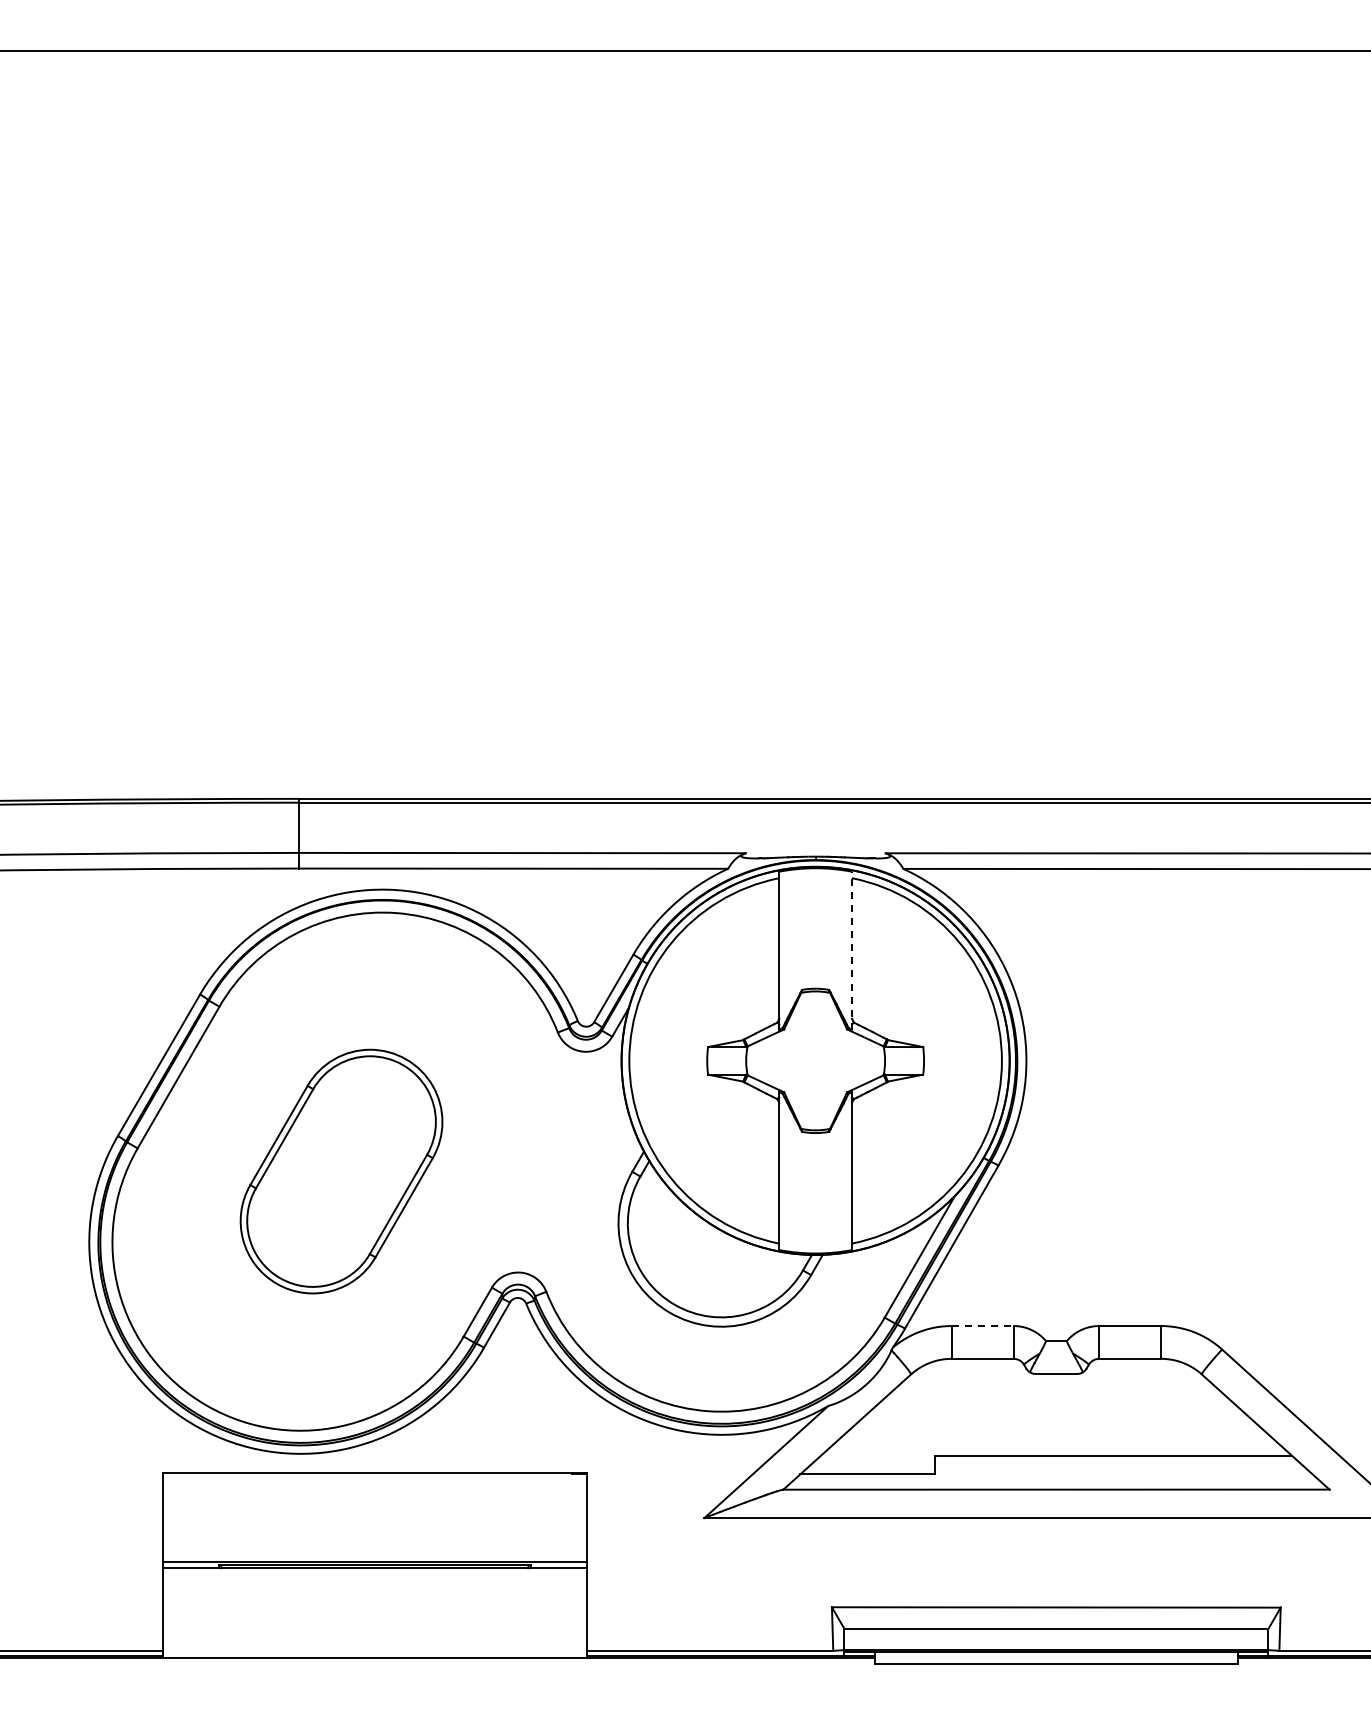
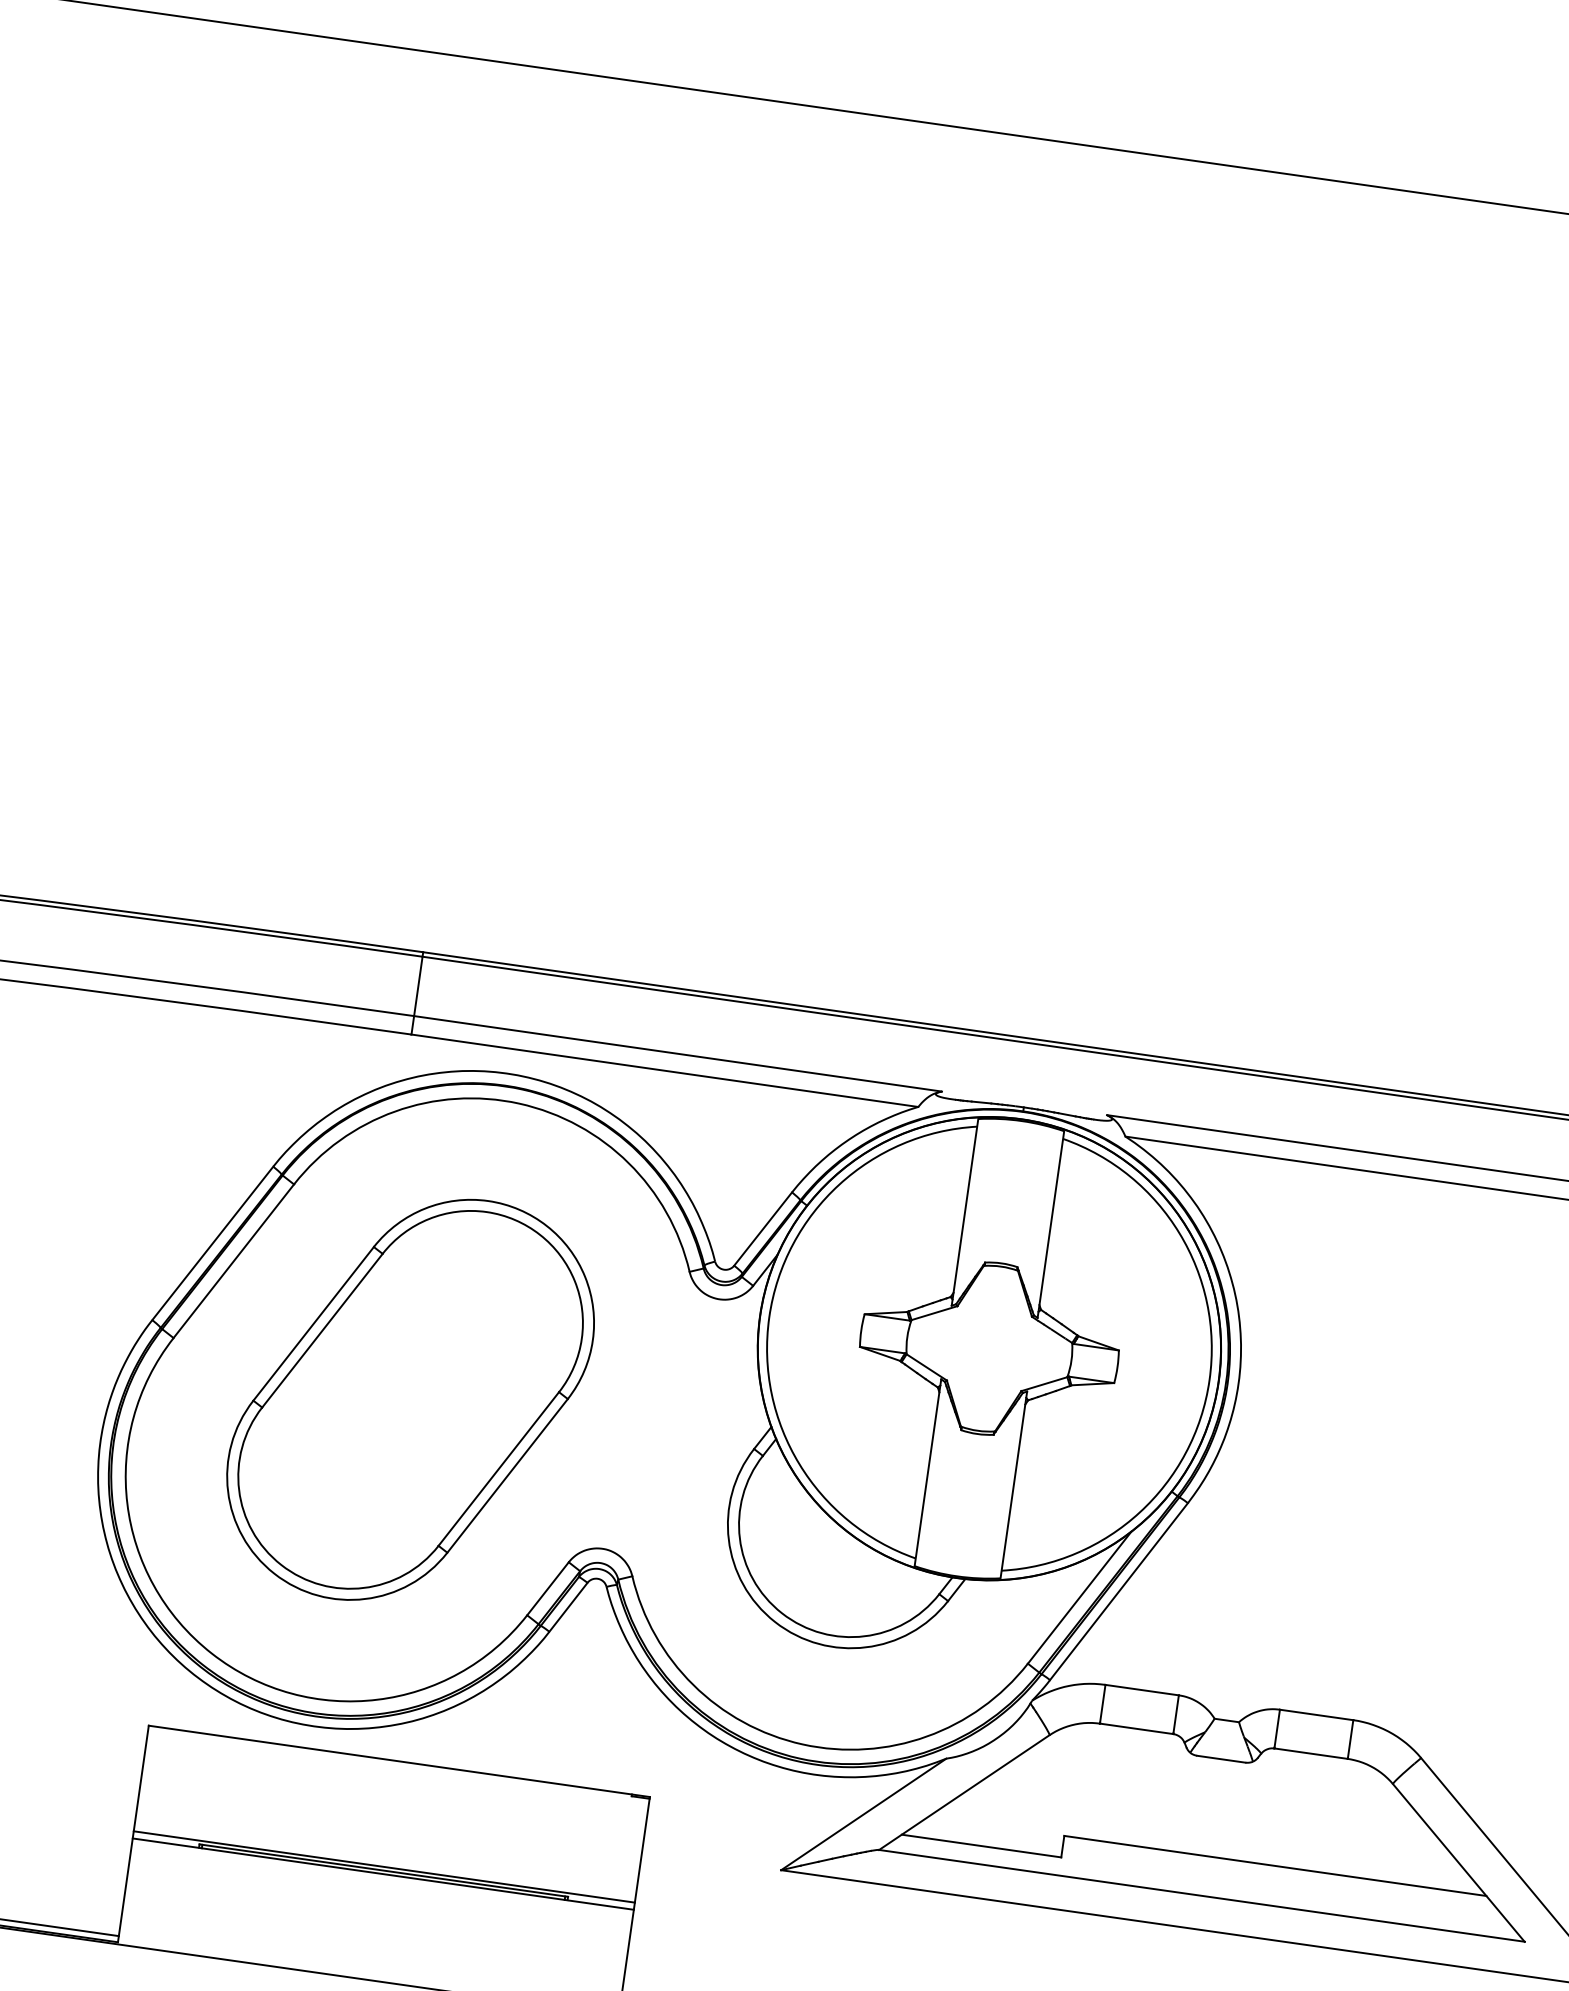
line: (851, 950) -> (1050, 1224), dashed -> solid
part: (341, 1171) -> (410, 1399), size x1.43
line: (983, 1326) -> (1143, 1690), dashed -> solid

